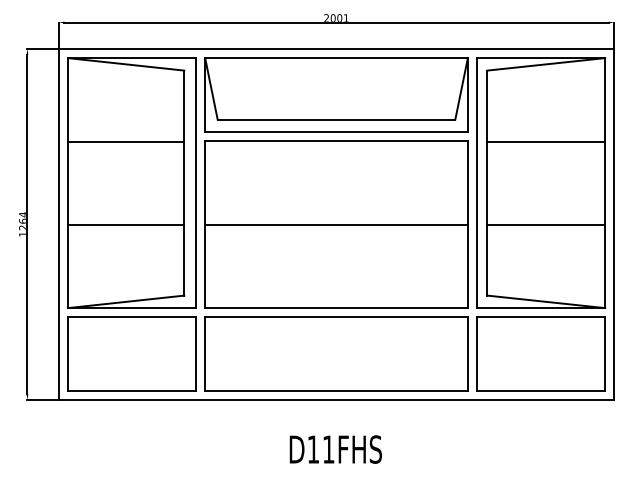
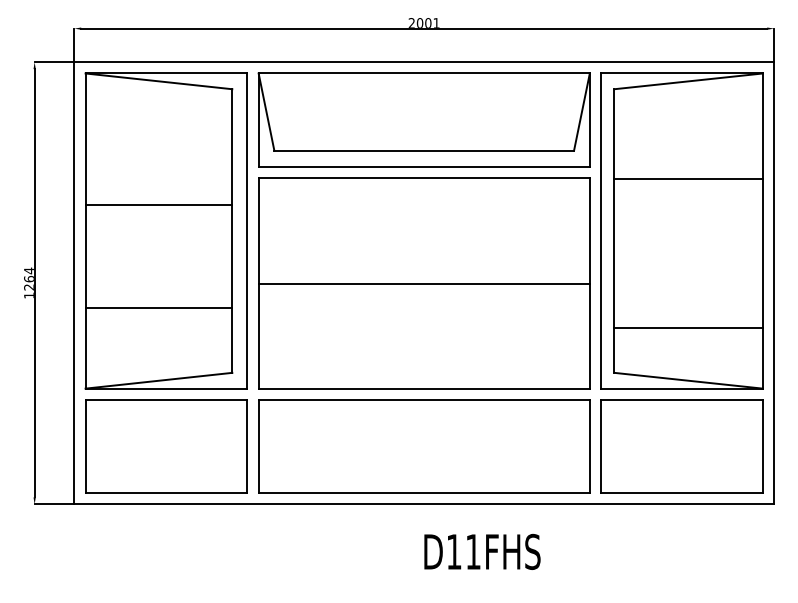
line: (125, 141) -> (158, 204), moved
line: (125, 224) -> (158, 307), moved
line: (546, 224) -> (688, 327), moved
text: (335, 449) -> (482, 551), moved

